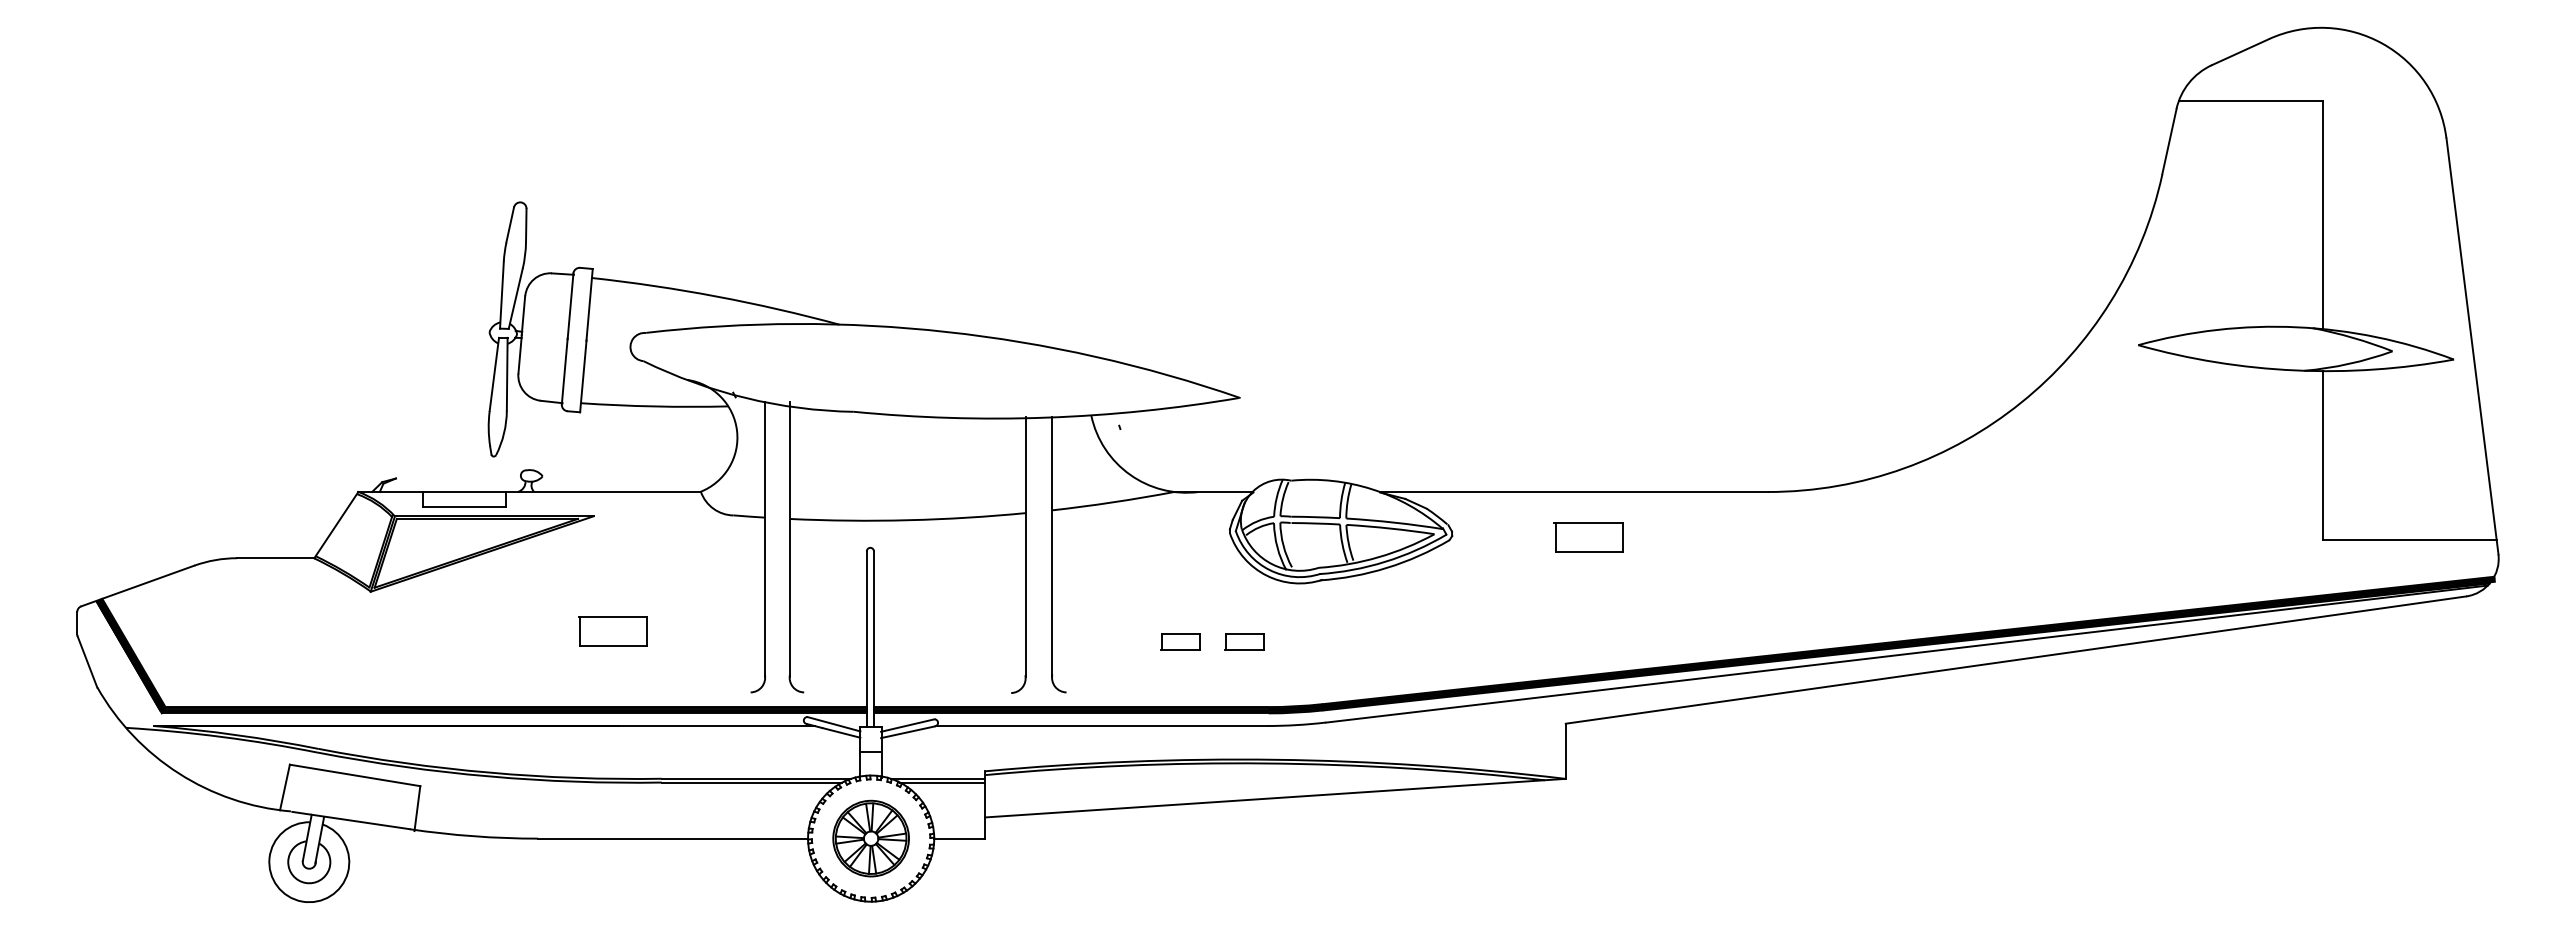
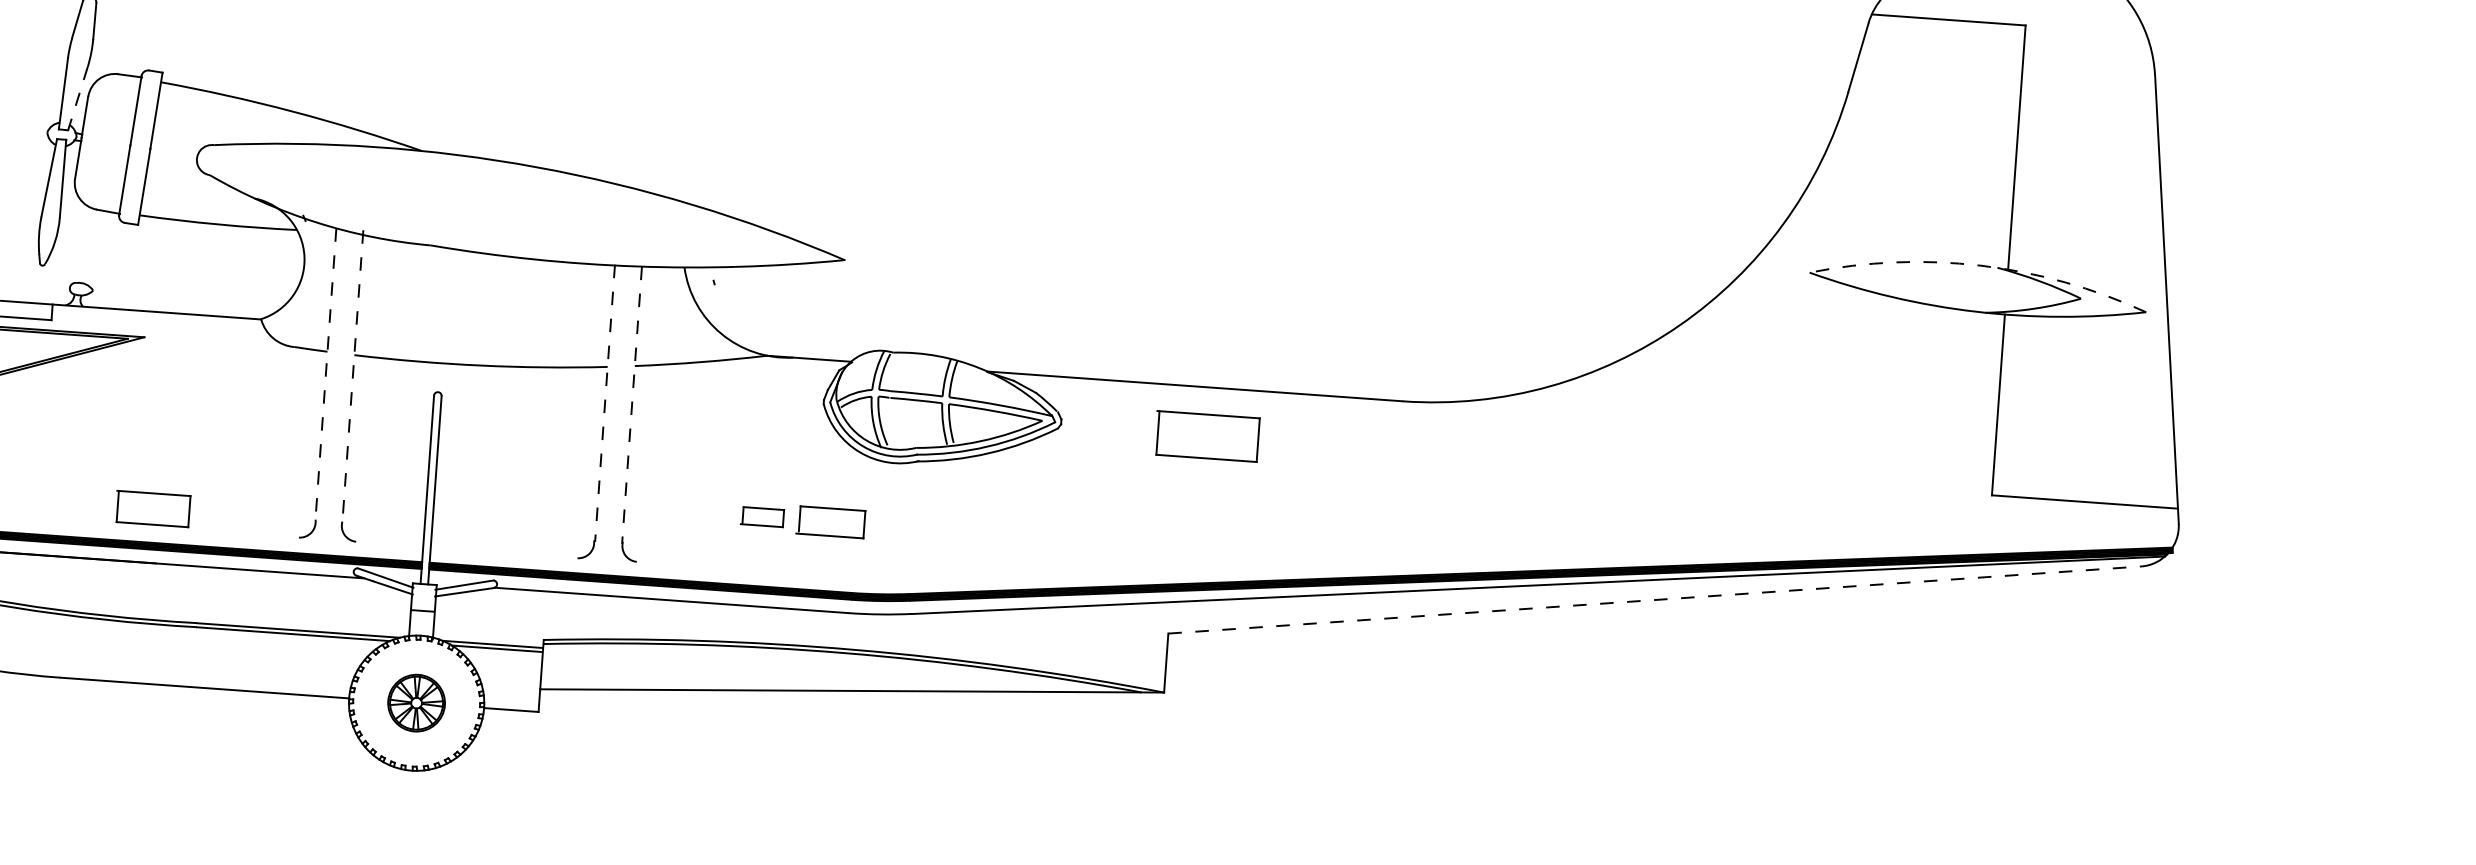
line: (515, 298) -> (77, 98), solid -> dashed
arc: (2297, 327) -> (1981, 265), solid -> dashed
part: (1588, 537) -> (1206, 436), size x1.4
line: (764, 539) -> (325, 375), solid -> dashed
line: (790, 539) -> (353, 377), solid -> dashed
line: (1026, 547) -> (605, 403), solid -> dashed
line: (1051, 547) -> (631, 405), solid -> dashed
part: (612, 631) -> (152, 508), moved
part: (1244, 641) -> (831, 521), size x1.6
line: (2015, 660) -> (1654, 600), solid -> dashed
part: (870, 838) -> (415, 703), size x0.7

